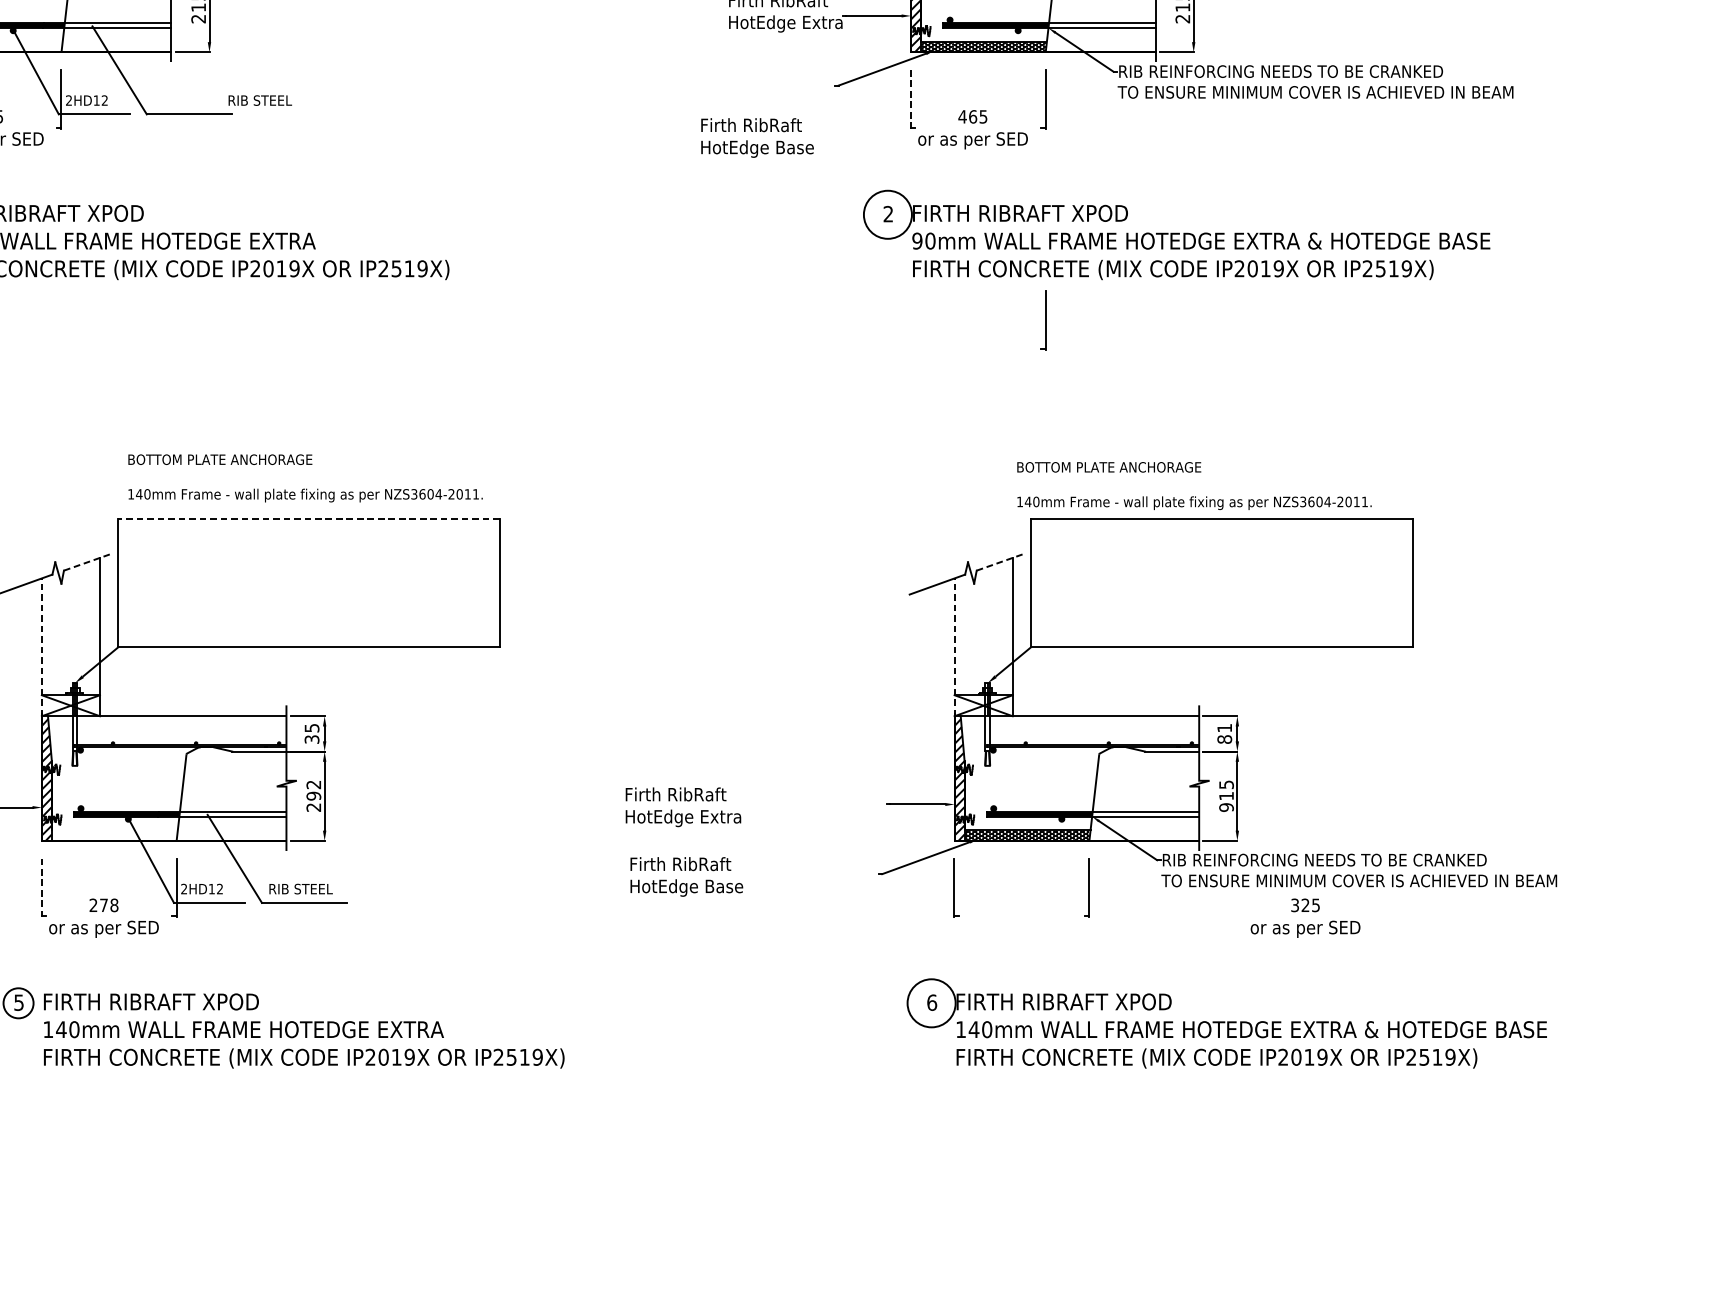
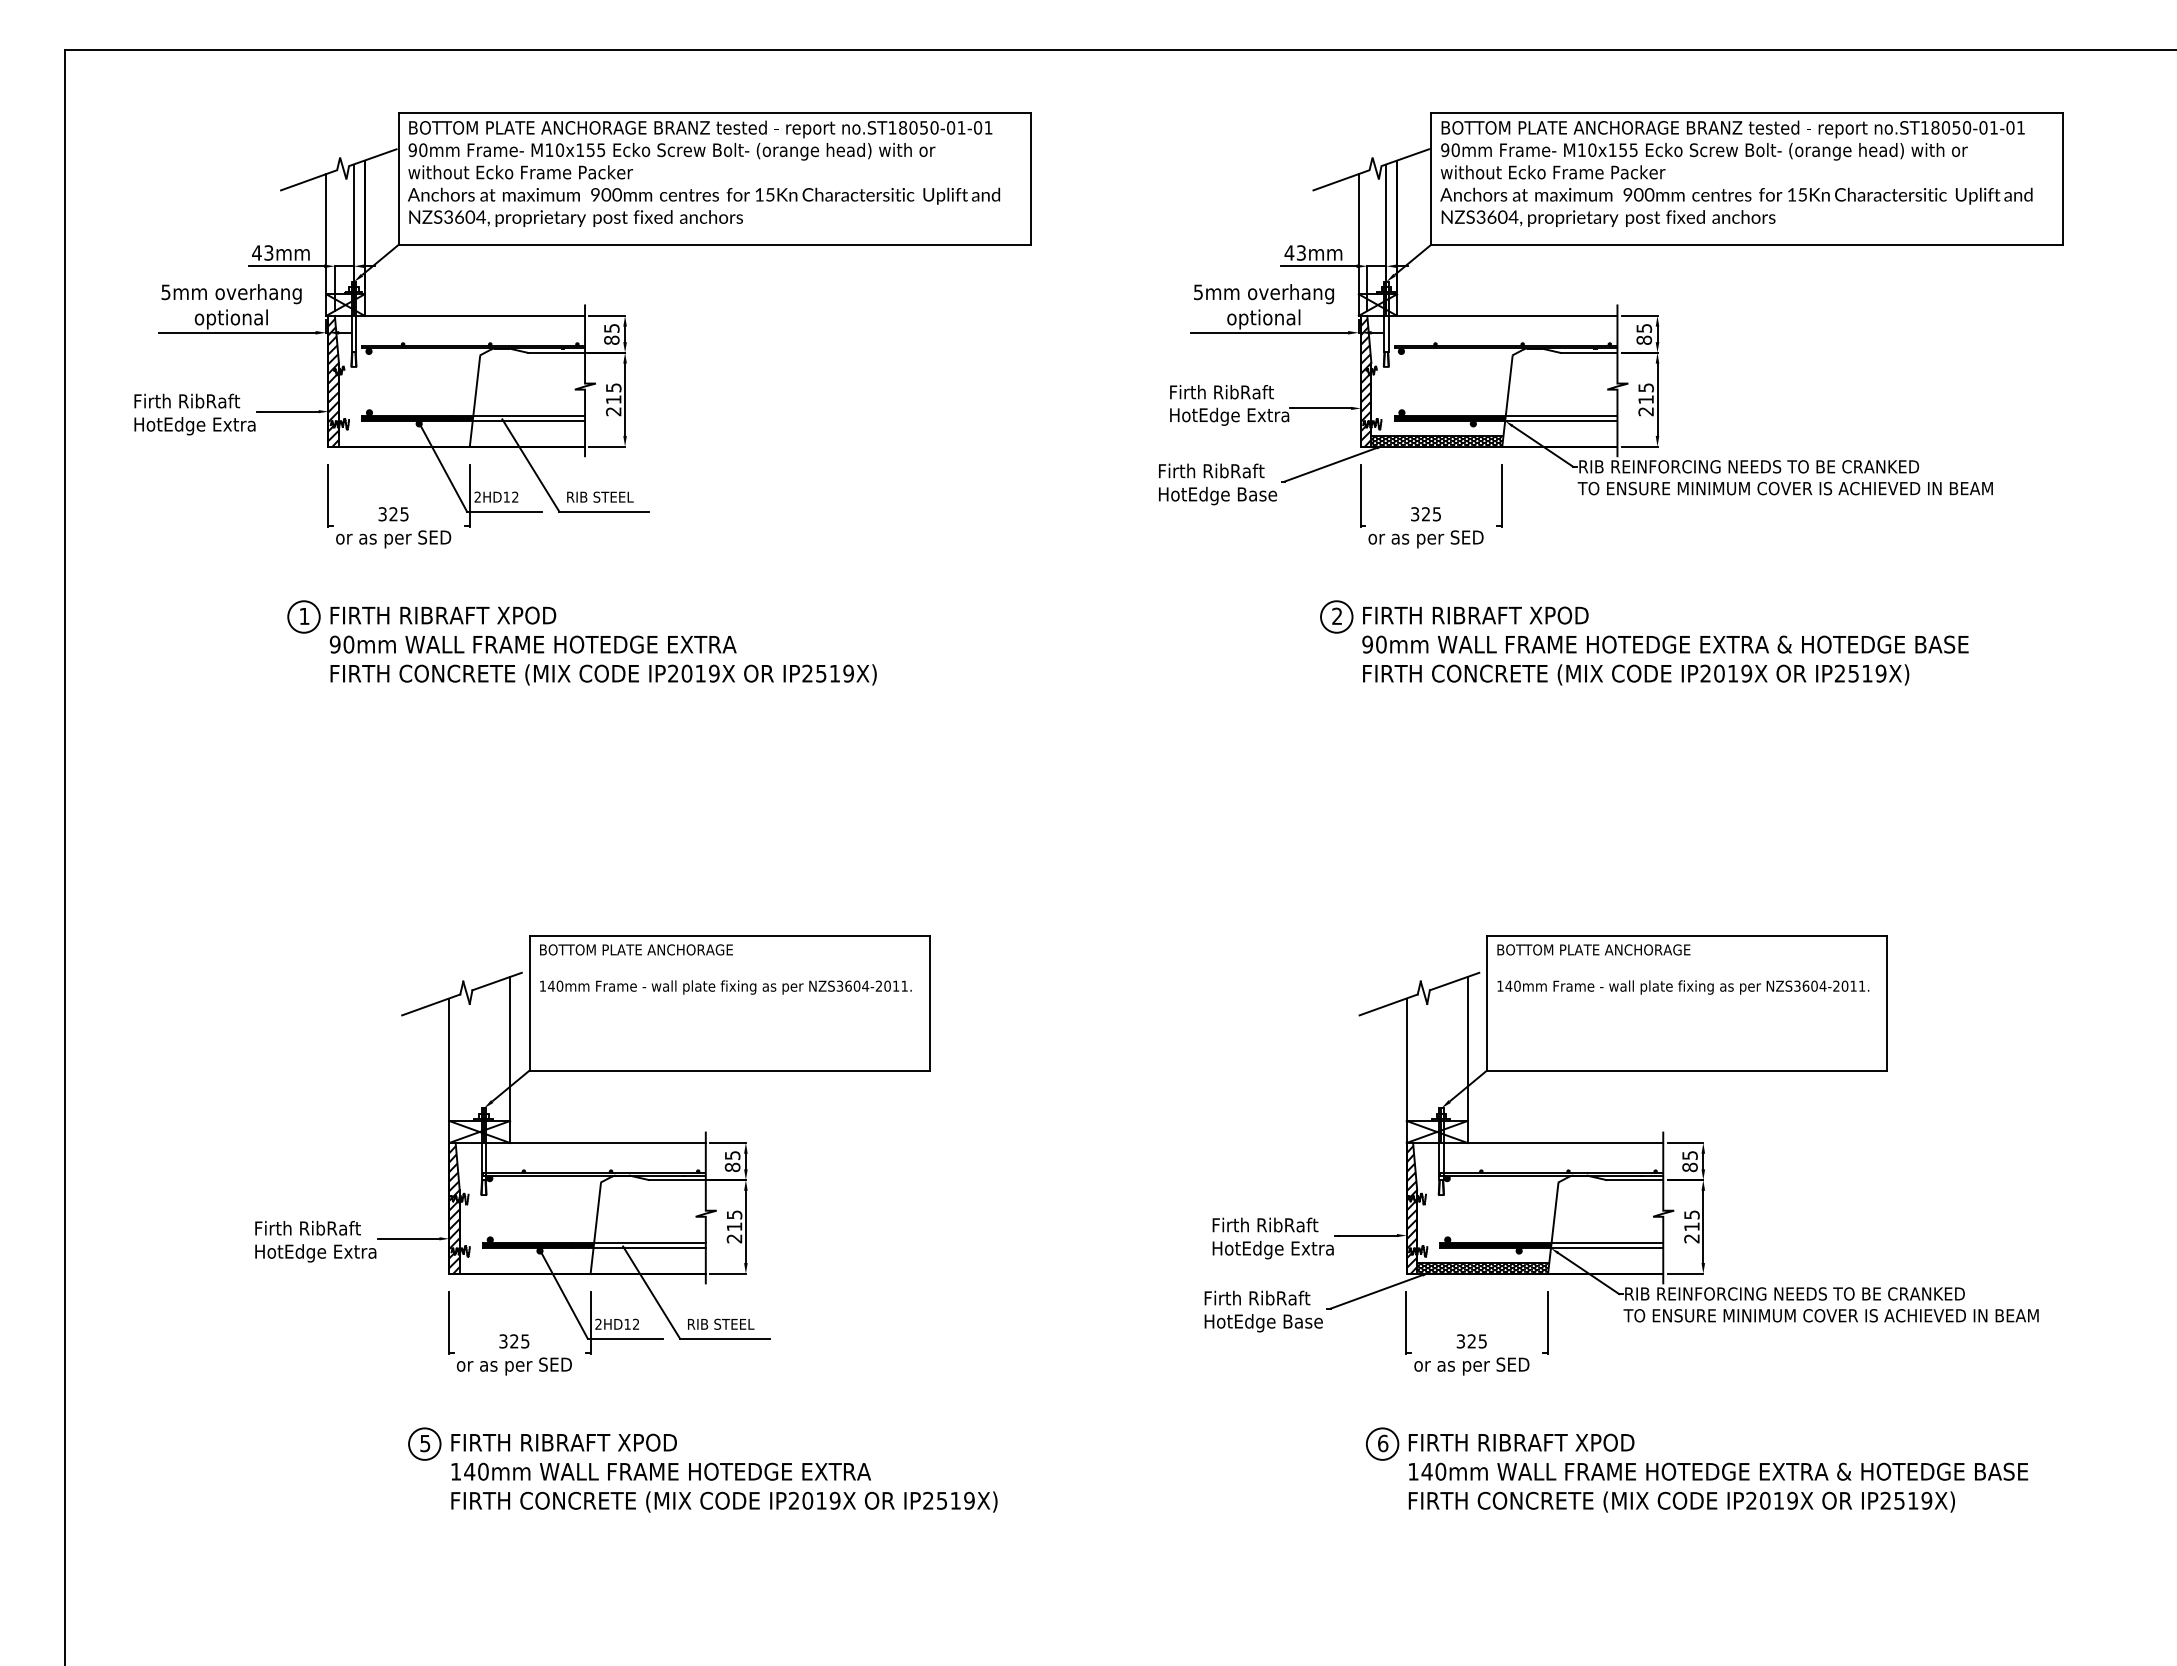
line: (910, 98) -> (1360, 495), dashed -> solid
text: (260, 99) -> (600, 496), moved
text: (967, 117) -> (1420, 514), 465 -> 325
text: (758, 138) -> (1218, 484), moved
circle: (887, 214) -> (1336, 616), size x0.62
part: (1043, 320) -> (1499, 727), removed
text: (305, 478) -> (725, 969), moved
text: (1194, 486) -> (1683, 969), moved
line: (309, 518) -> (729, 935), dashed -> solid
line: (87, 562) -> (497, 981), dashed -> solid
line: (1001, 562) -> (1455, 981), dashed -> solid
line: (42, 647) -> (449, 1070), dashed -> solid
line: (954, 647) -> (1406, 1070), dashed -> solid
text: (1224, 728) -> (1689, 1155), 81 -> 85
text: (311, 739) -> (732, 1167), 35 -> 85
text: (313, 790) -> (734, 1220), 292 -> 215
text: (682, 807) -> (1272, 1238), moved
text: (1226, 807) -> (1691, 1238), 915 -> 215
text: (686, 876) -> (1263, 1311), moved
line: (41, 887) -> (448, 1322), dashed -> solid
text: (104, 905) -> (514, 1341), 278 -> 325
text: (1305, 917) -> (1471, 1354), moved
circle: (931, 1002) -> (1382, 1443), size x0.62

